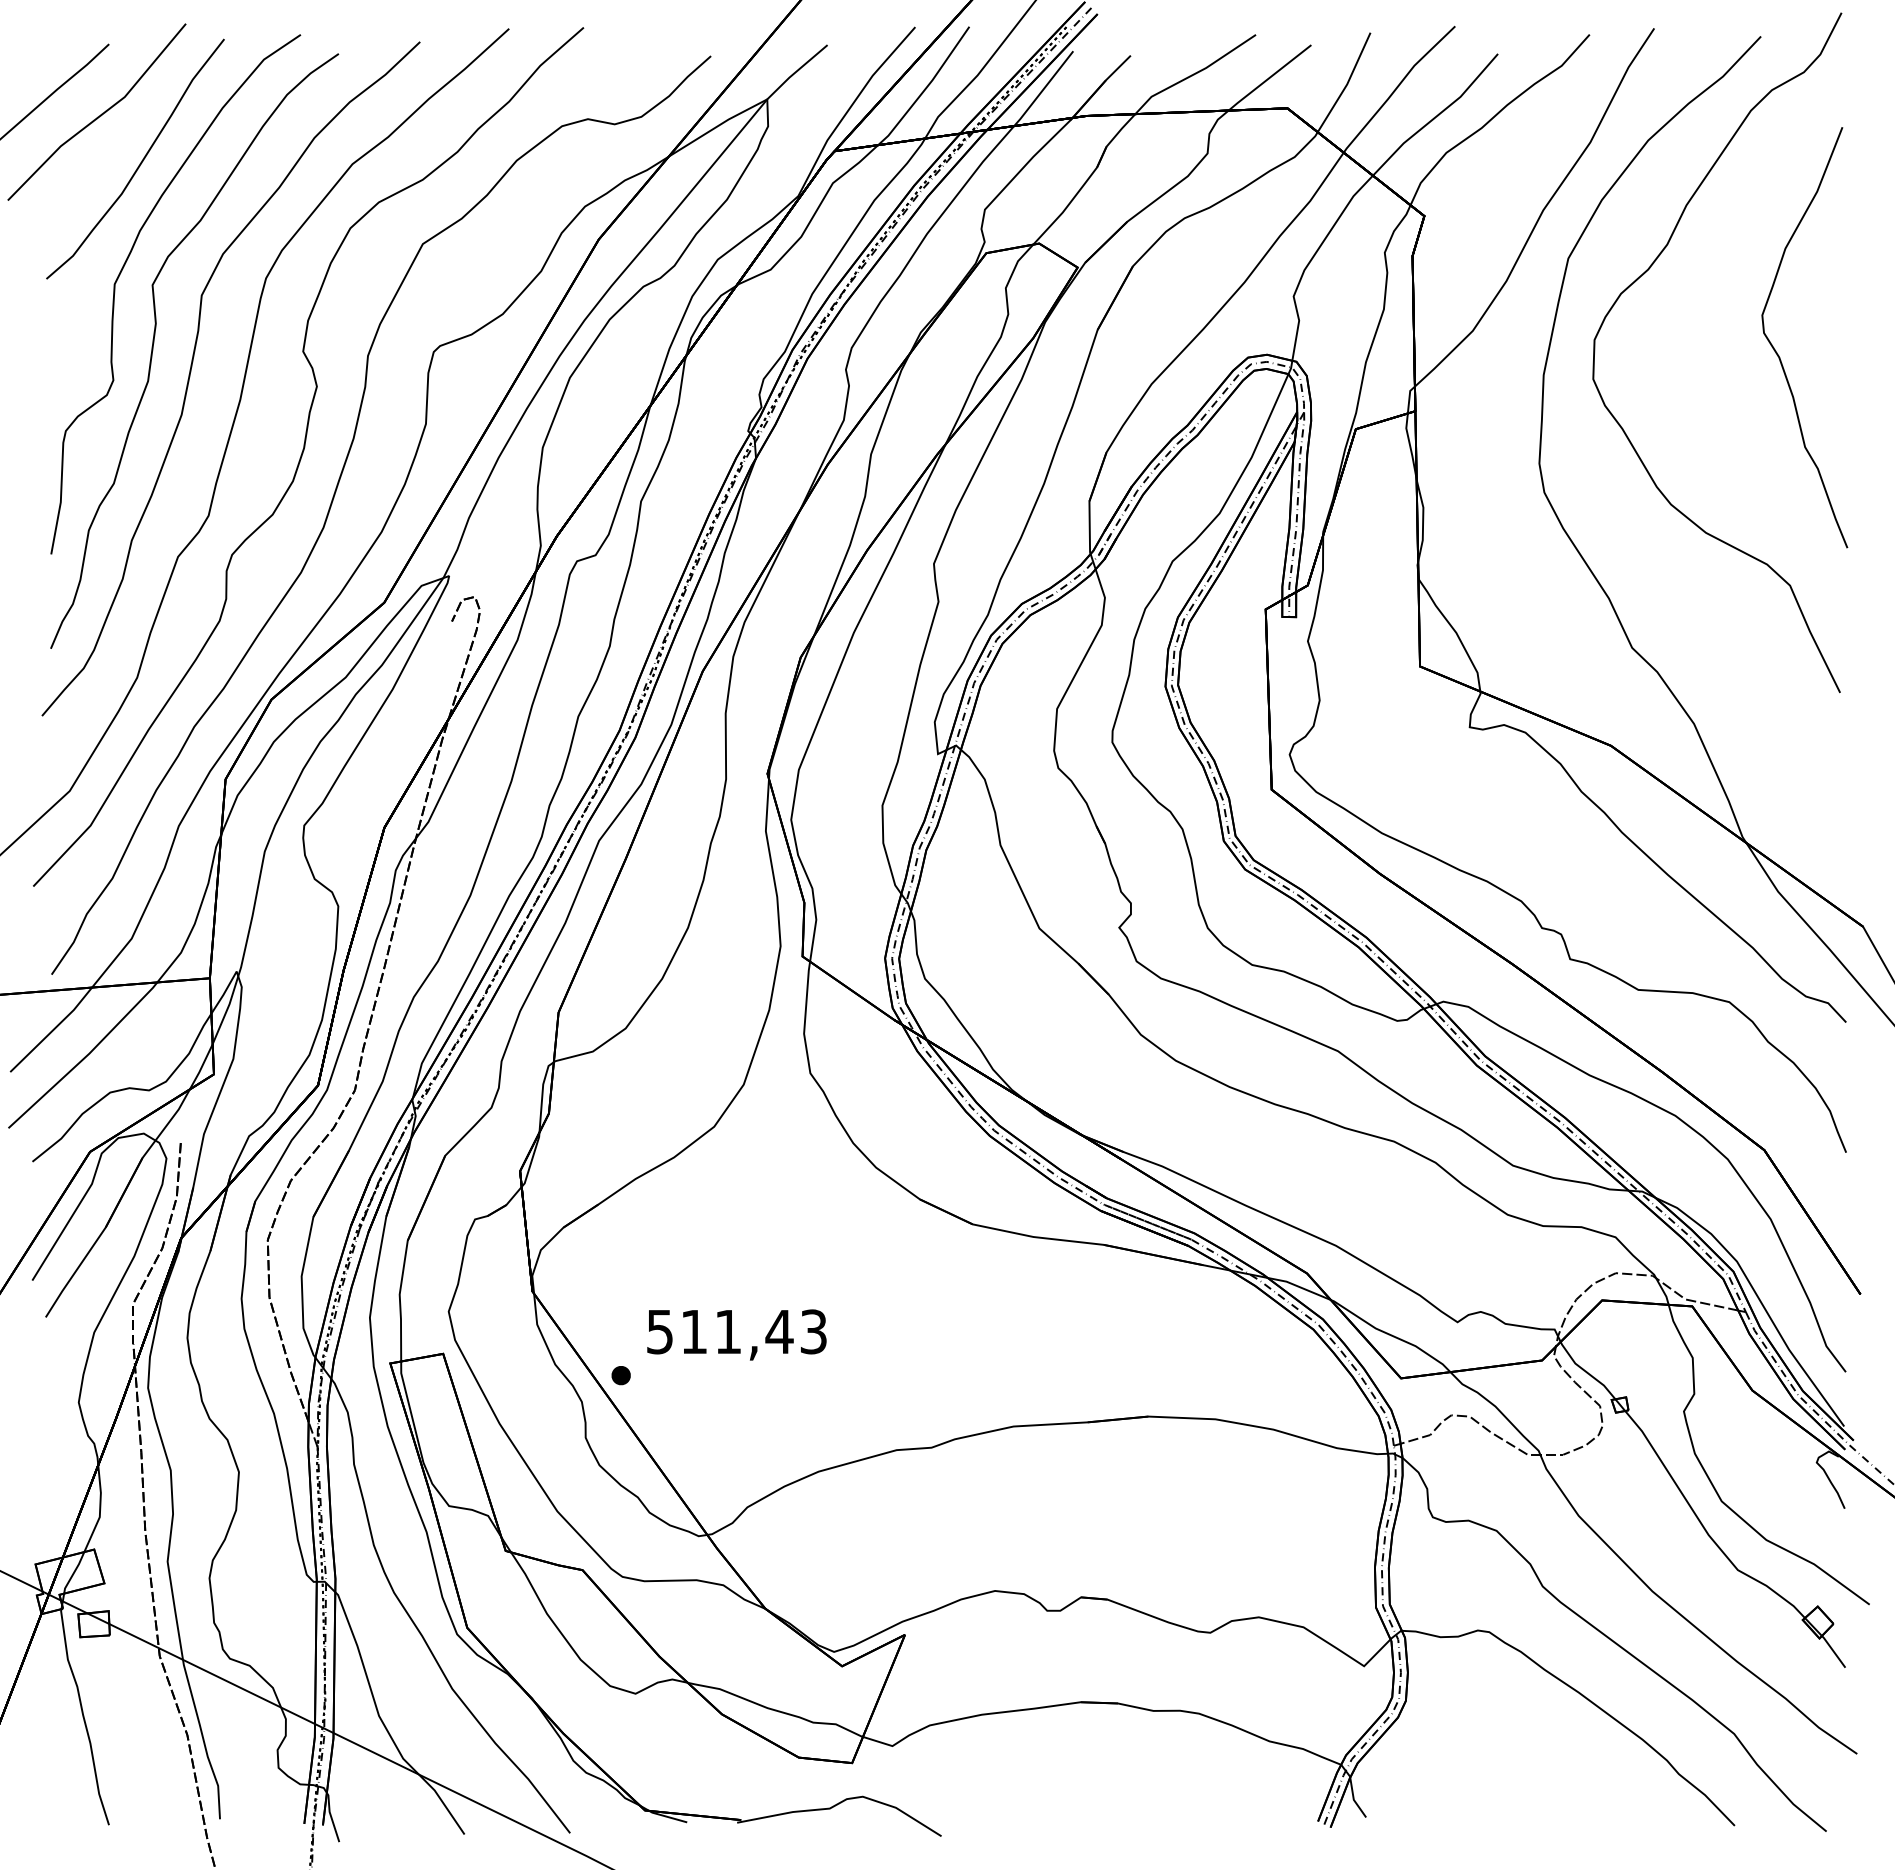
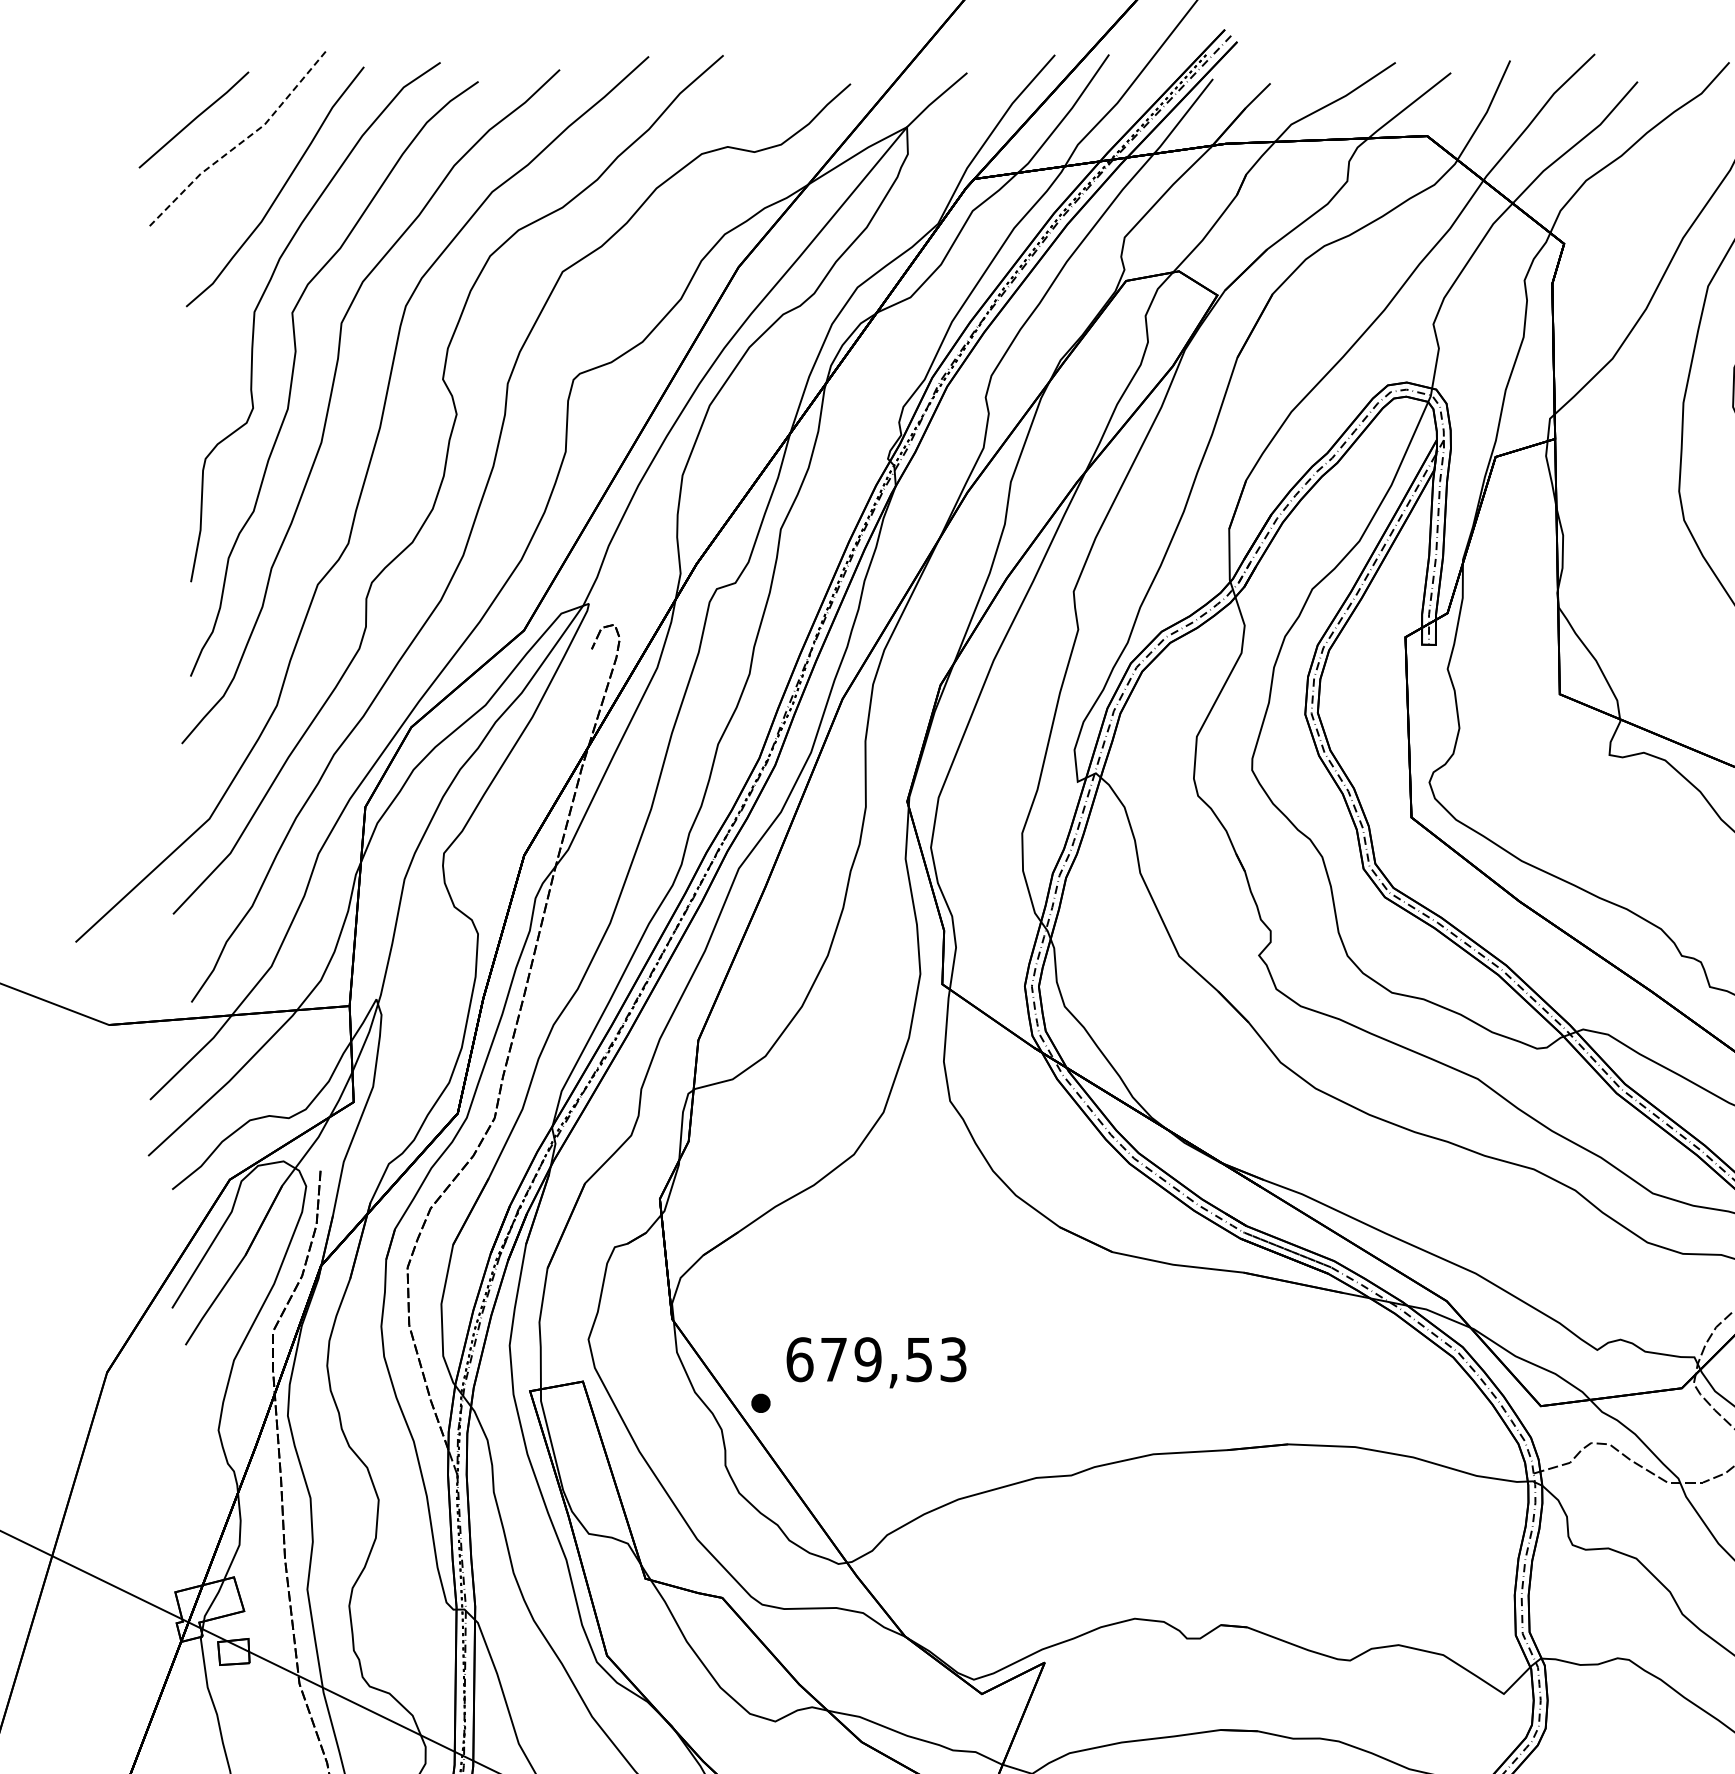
line: (100, 115) -> (240, 143), solid -> dashed
text: (720, 1331) -> (860, 1359), 511,43 -> 679,53

